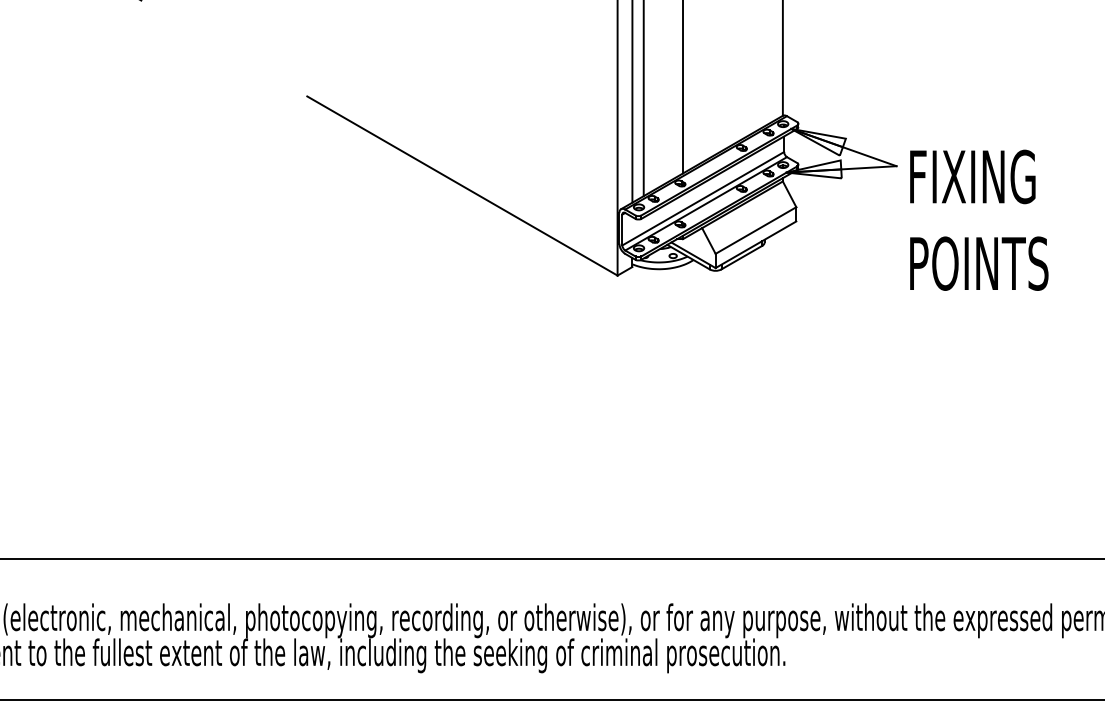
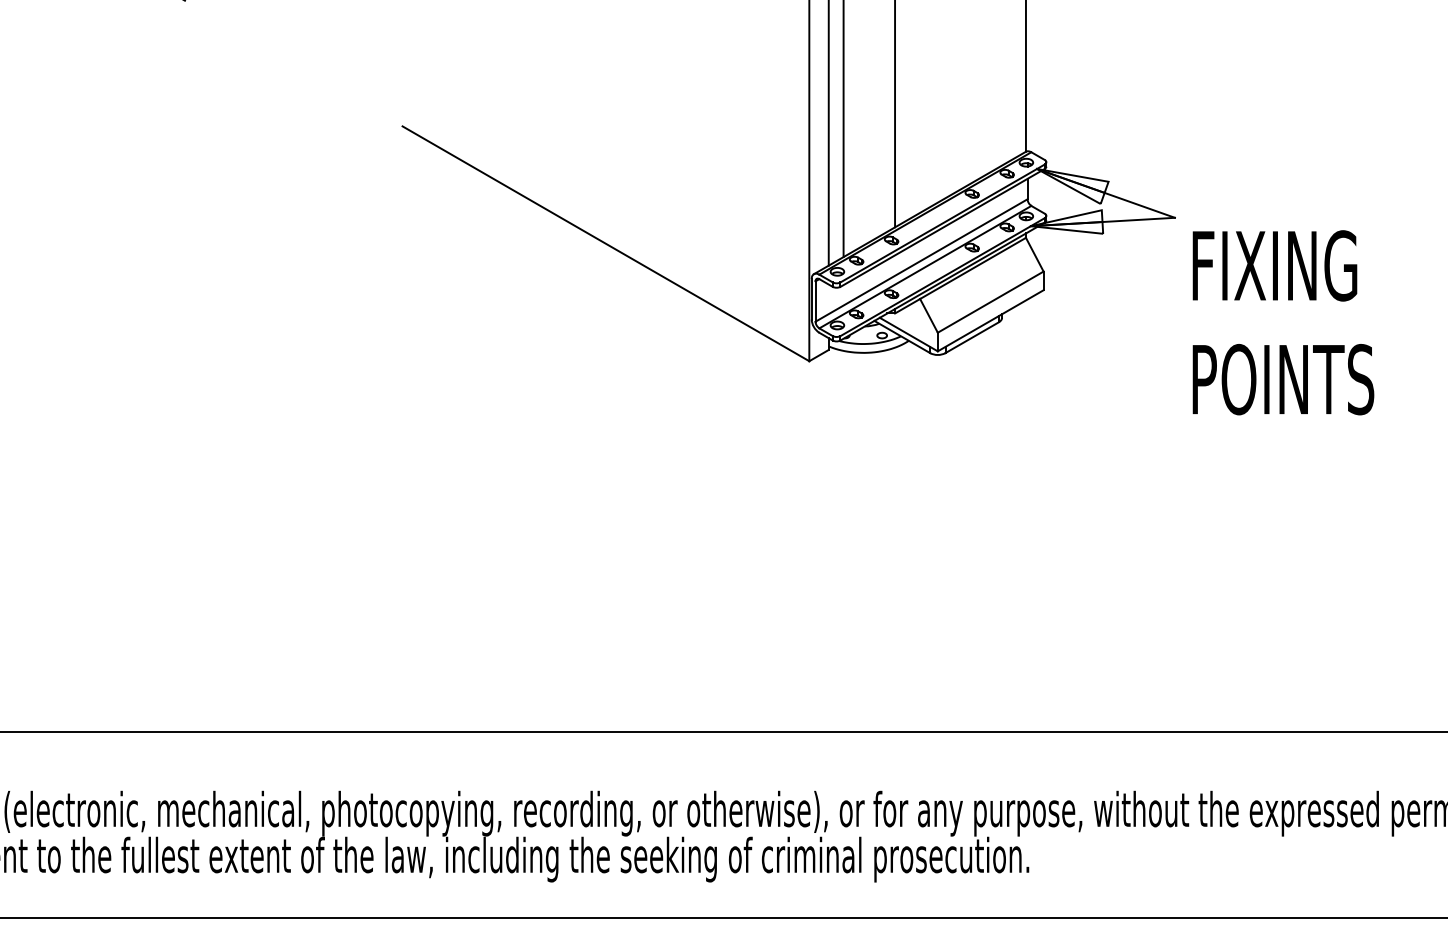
text: (979, 220) -> (1283, 322), moved

